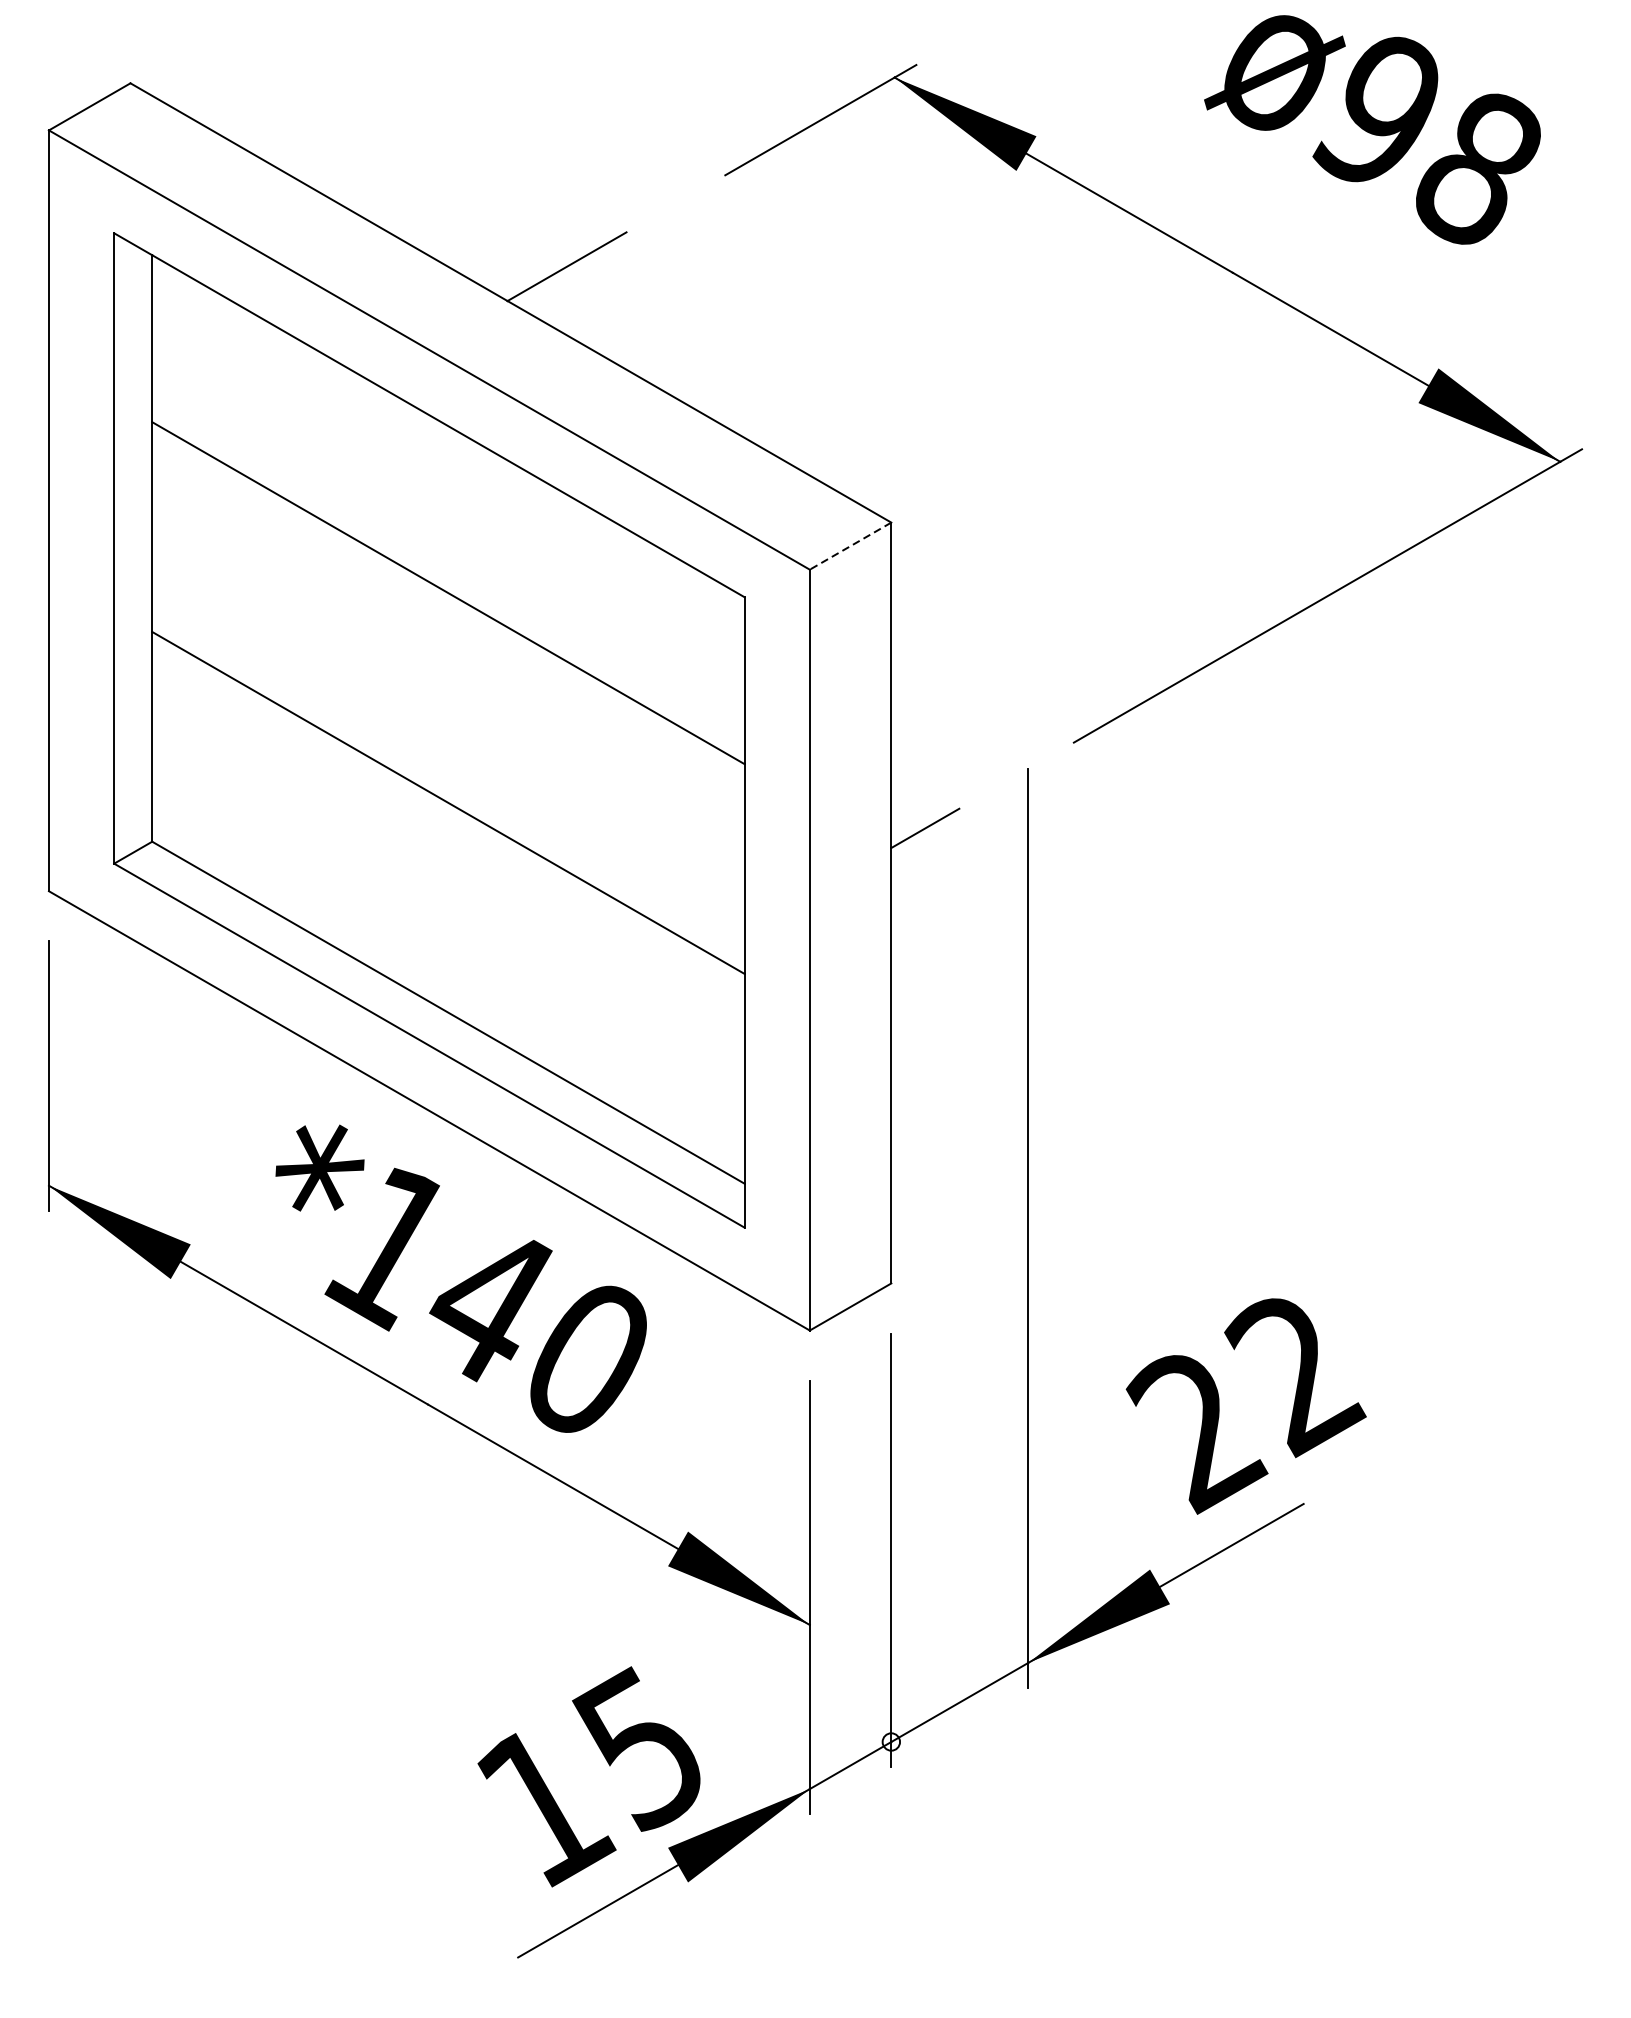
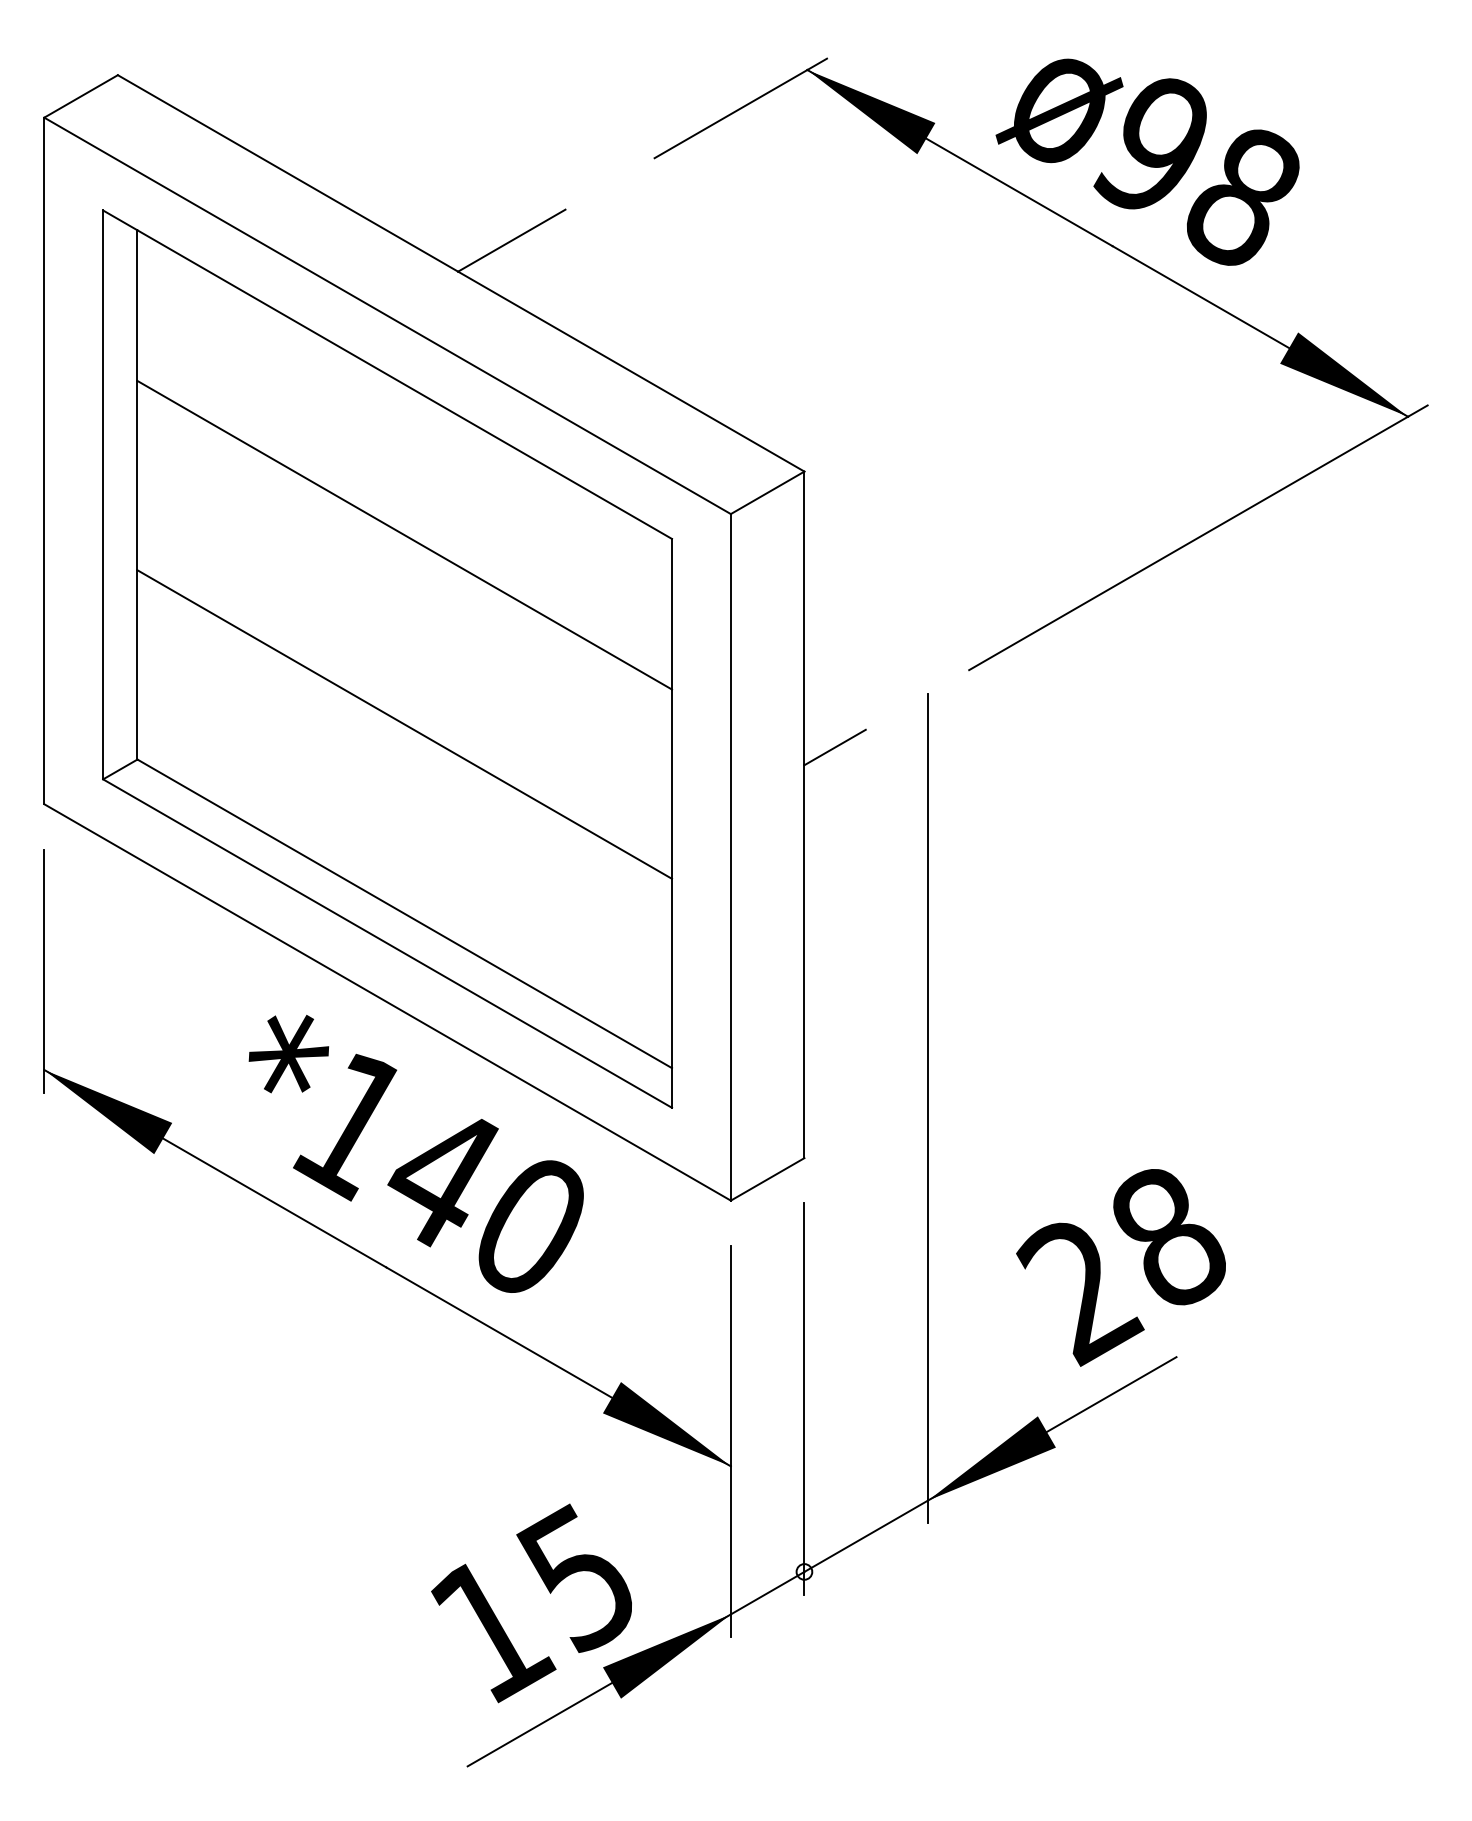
text: (1372, 129) -> (1147, 161), moved
line: (850, 546) -> (767, 493), dashed -> solid
text: (1294, 1376) -> (1168, 1242), 22 -> 28

